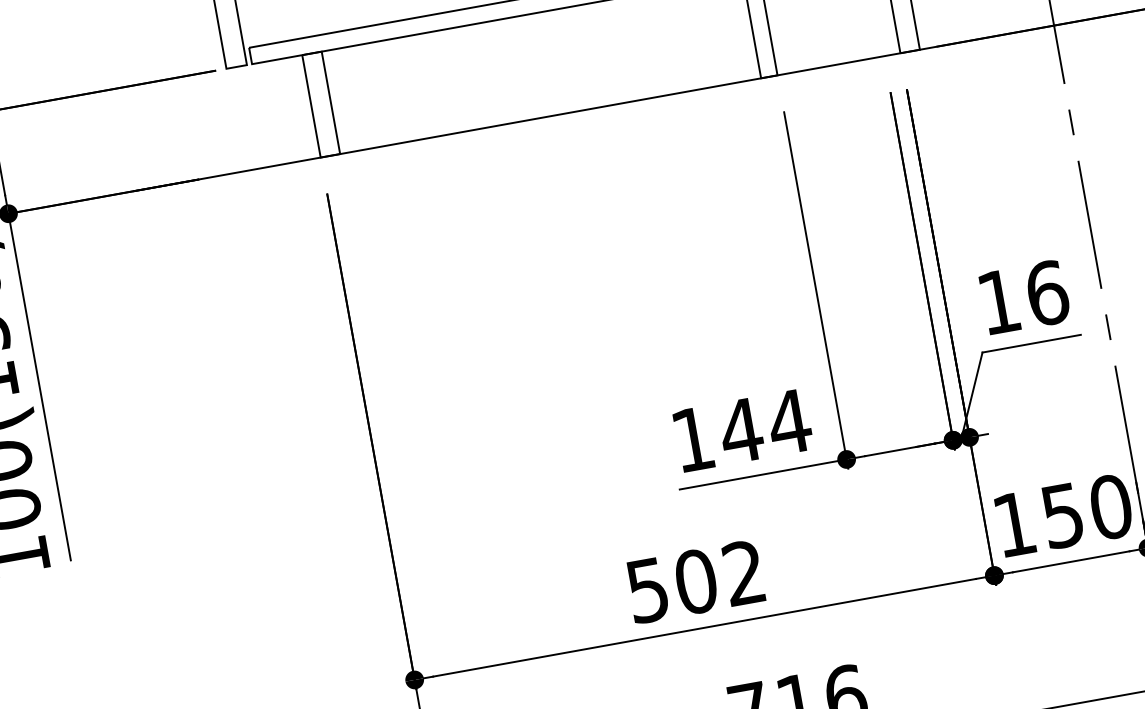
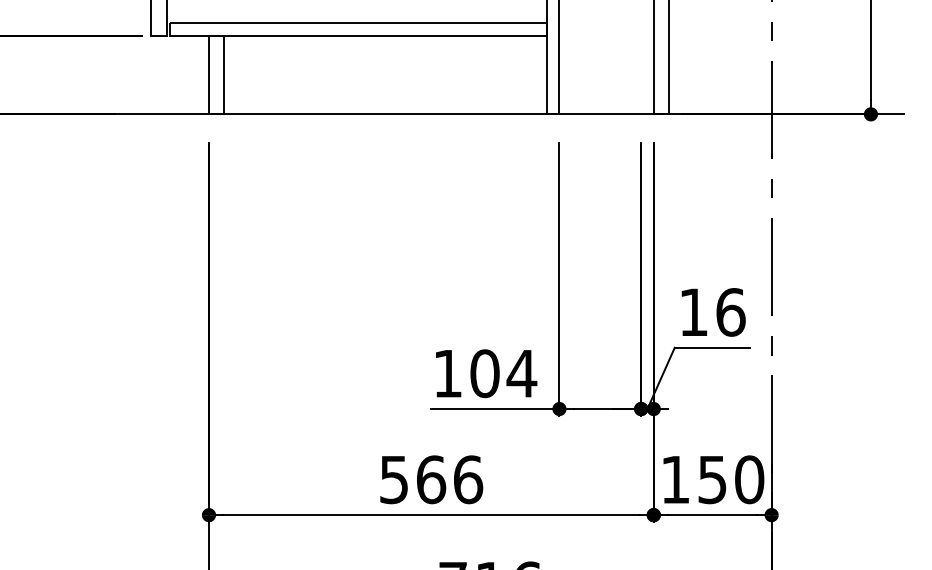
text: (740, 430) -> (484, 373), 144 -> 104
text: (719, 577) -> (449, 479), 502 -> 566

